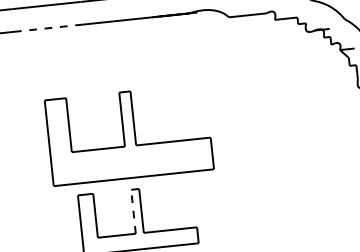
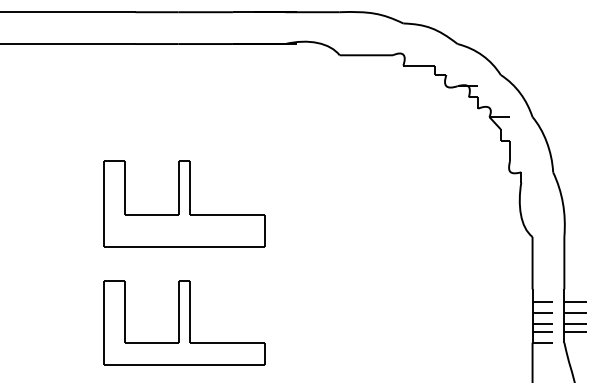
line: (48, 28) -> (87, 44), dashed -> solid
part: (129, 134) -> (184, 203), size x0.71
line: (133, 211) -> (178, 311), dashed -> solid

